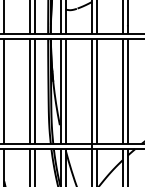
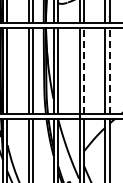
line: (97, 90) -> (84, 70), solid -> dashed
line: (127, 90) -> (109, 70), solid -> dashed

